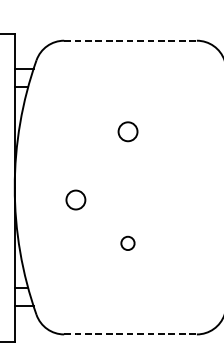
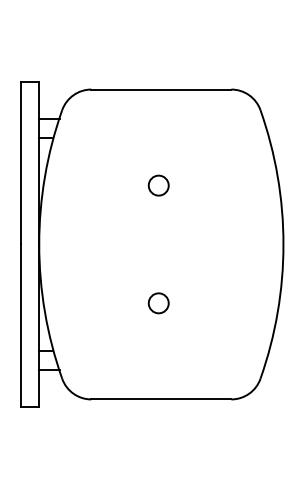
line: (130, 40) -> (161, 89), dashed -> solid
circle: (75, 199) -> (103, 257), removed
circle: (127, 243) -> (158, 303), size x1.43
line: (130, 334) -> (161, 399), dashed -> solid

